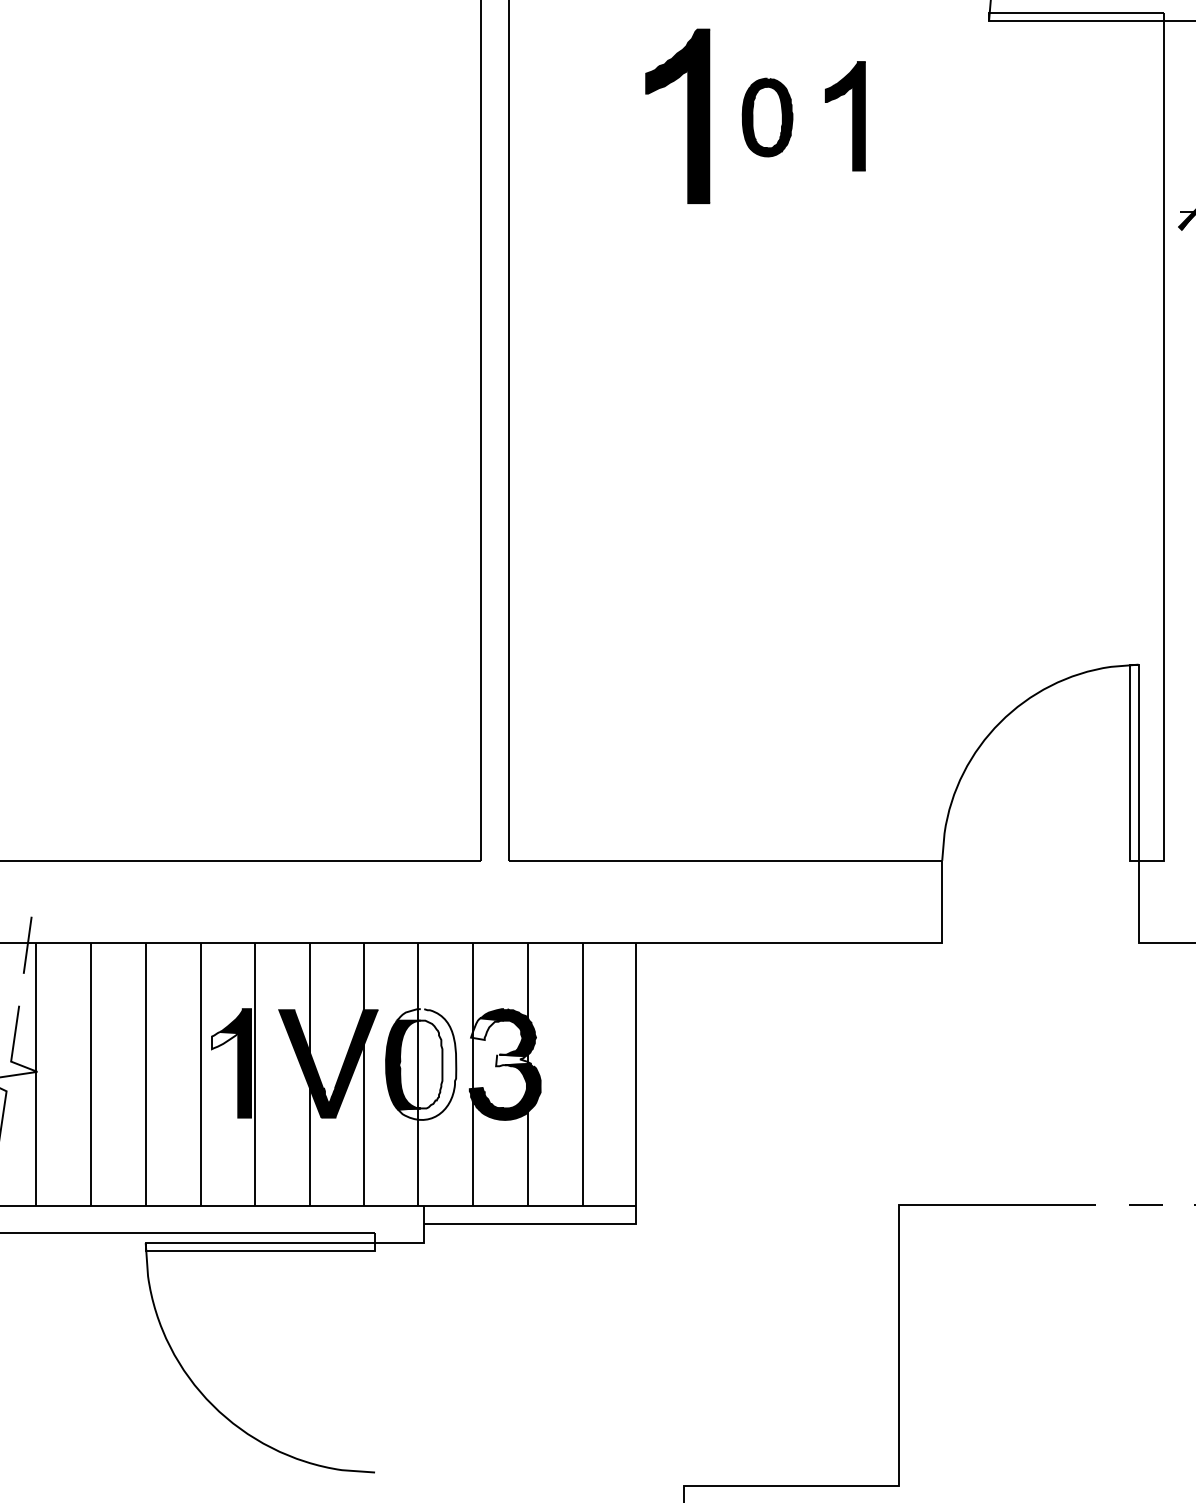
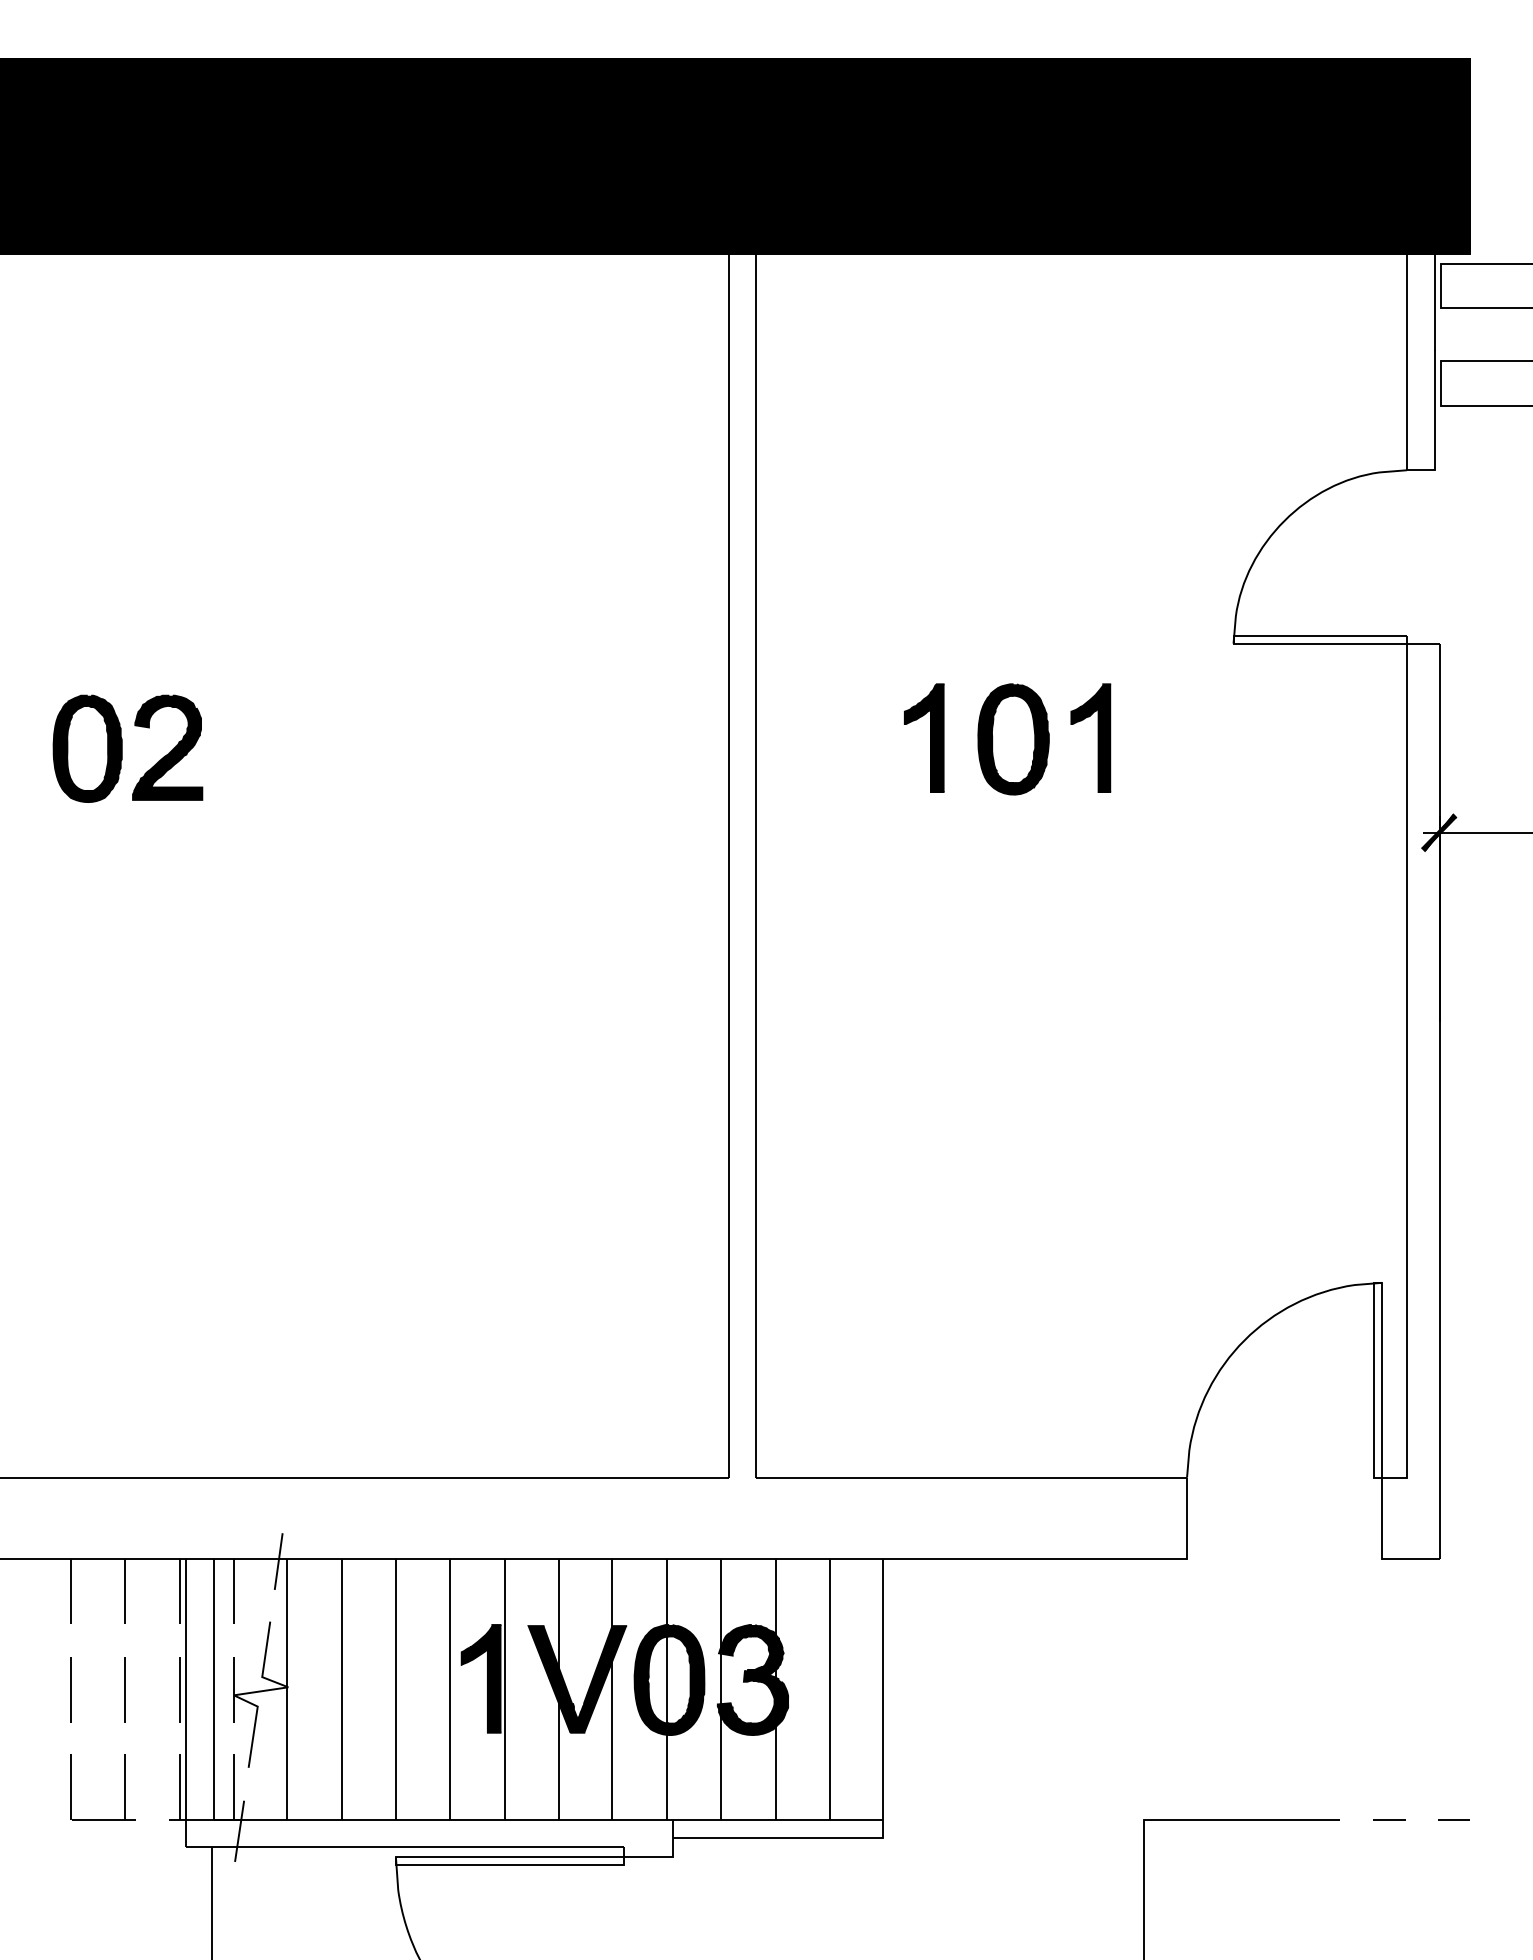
part: (677, 115) -> (924, 737), size x0.62
part: (767, 117) -> (1013, 739), size x1.43
fill: (487, 1028) -> (735, 1644), added
fill: (224, 1039) -> (474, 1655), added
fill: (513, 1059) -> (761, 1675), added
fill: (426, 1065) -> (674, 1680), added

